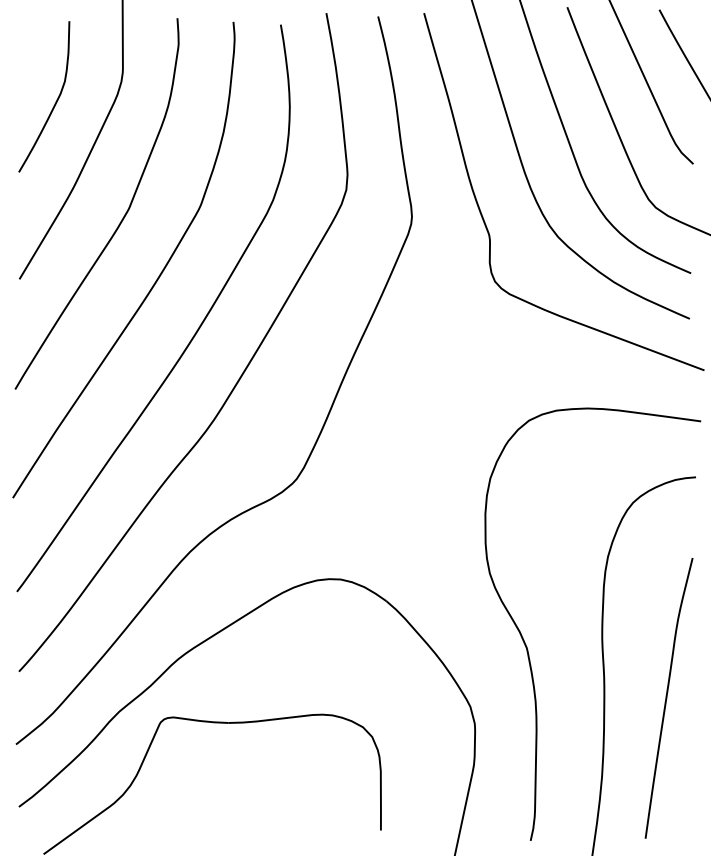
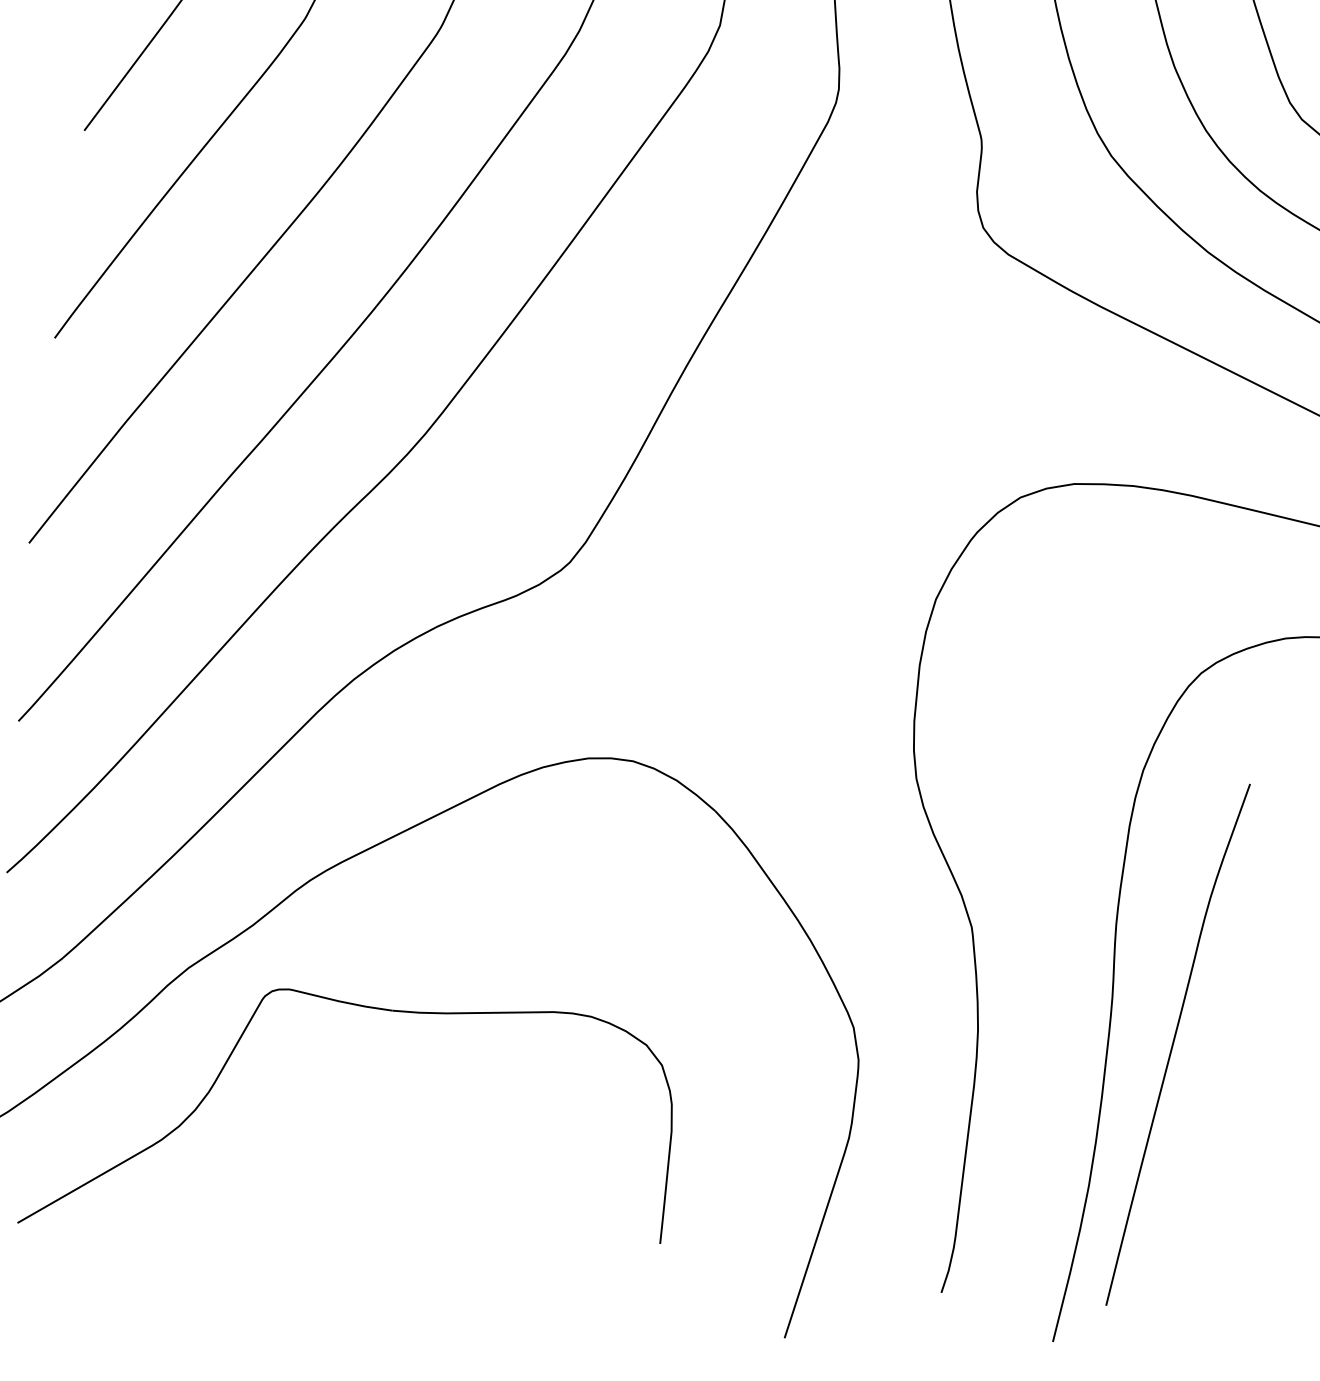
curve: (667, 698) -> (1175, 1044), moved

